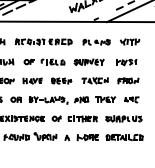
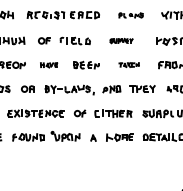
part: (96, 41) -> (130, 14), size x0.7
part: (88, 61) -> (120, 40), size x0.6
part: (32, 80) -> (48, 64), size x0.7
part: (94, 80) -> (128, 64), size x0.6

